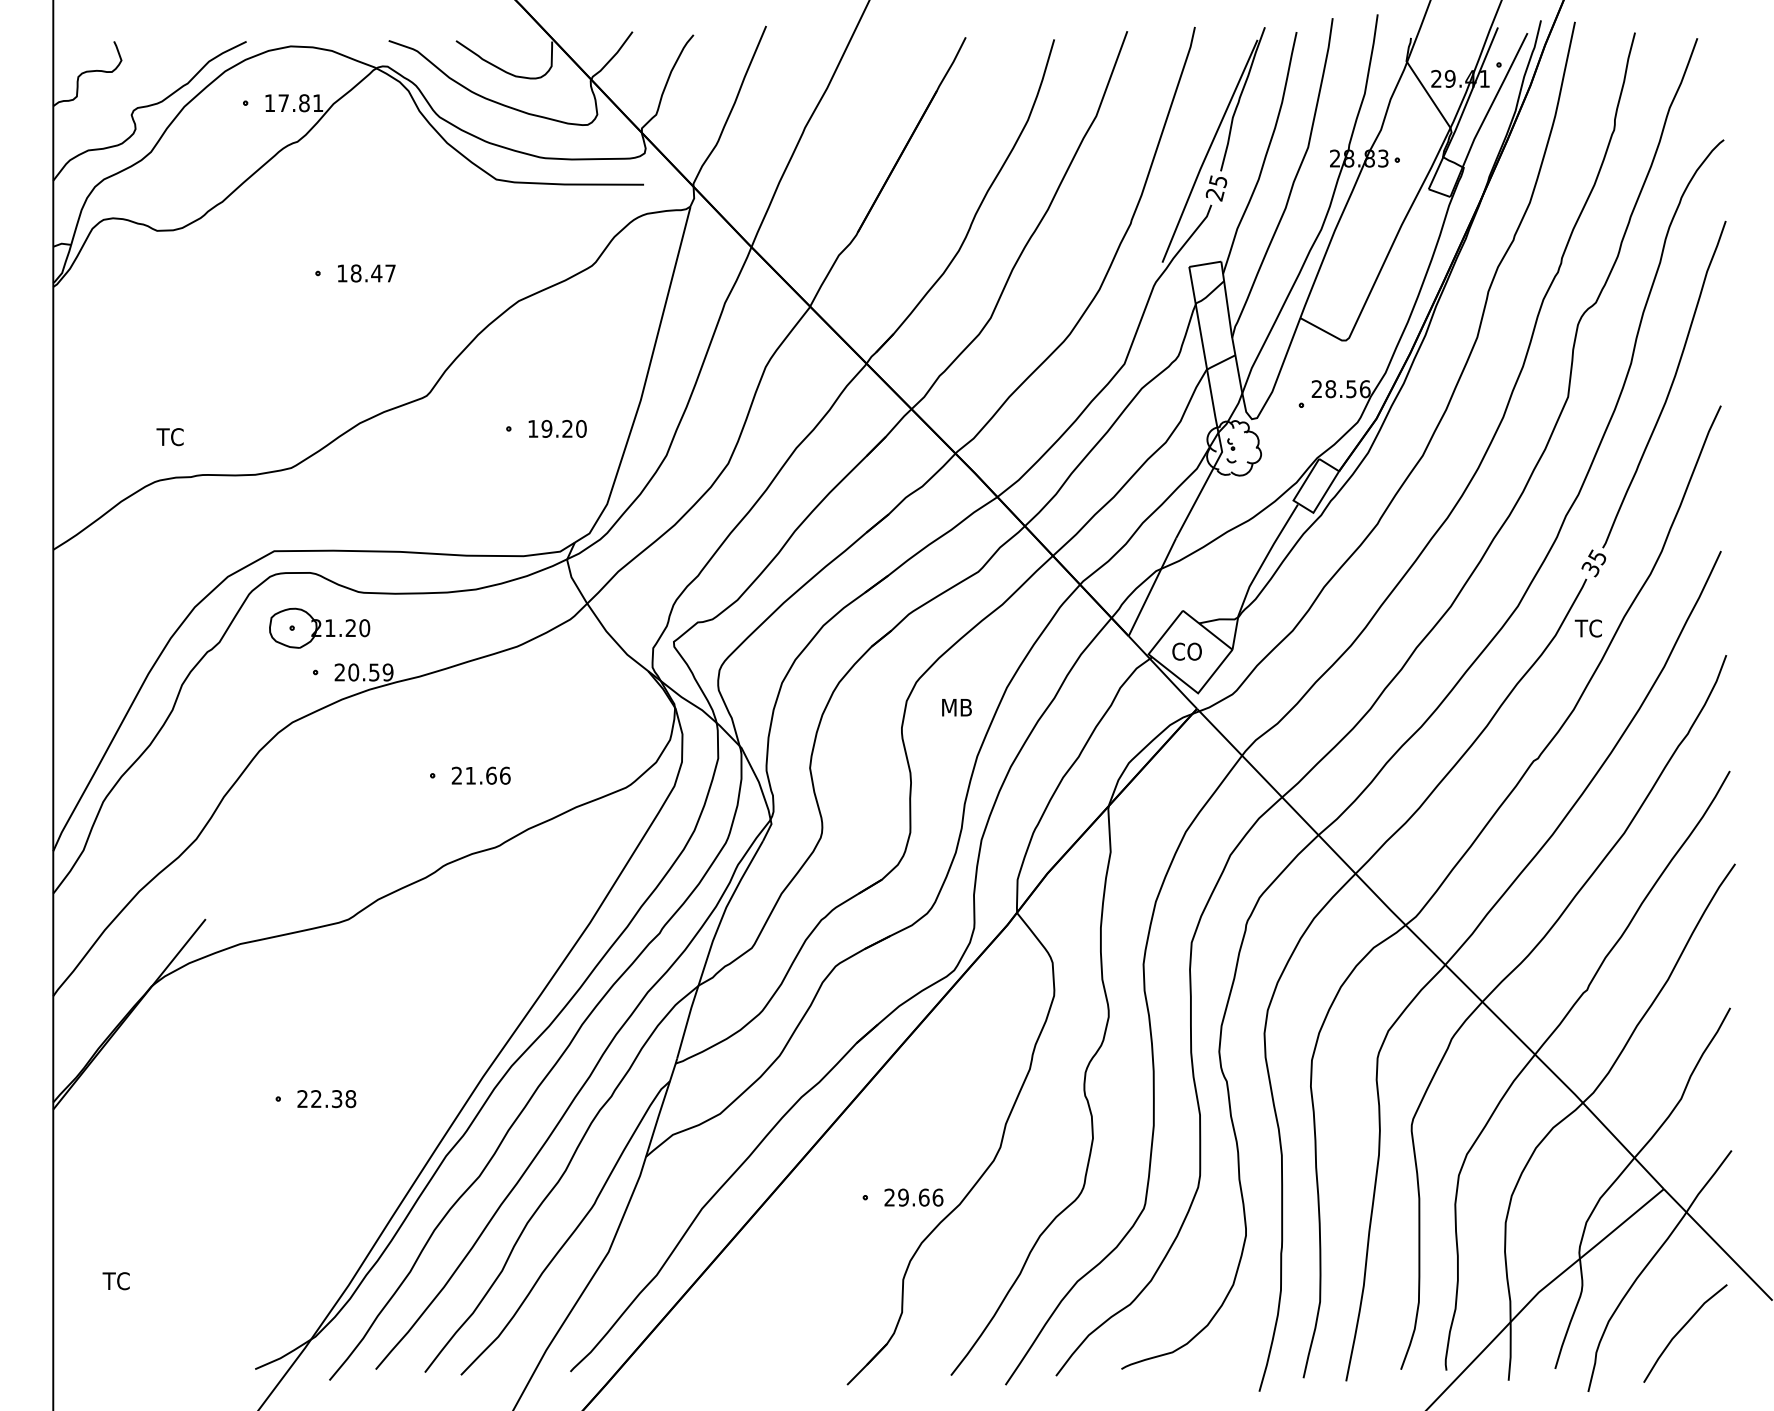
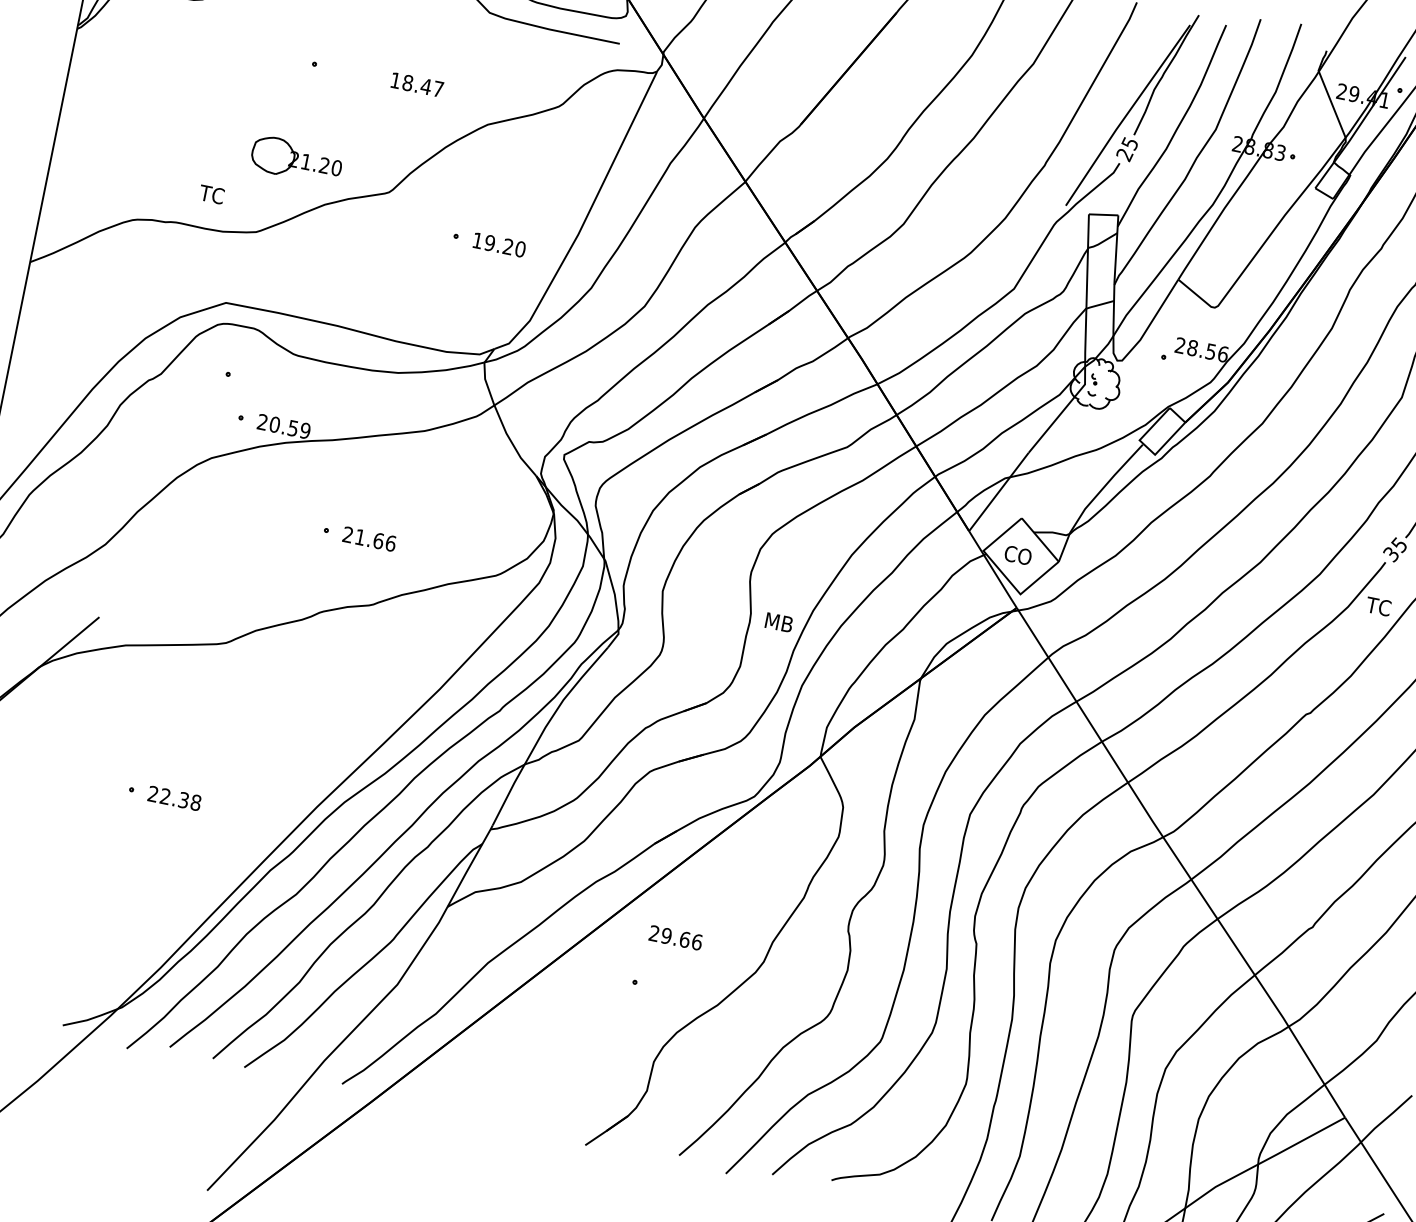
text: (366, 273) -> (417, 84), moved
text: (169, 437) -> (211, 194), moved
part: (319, 627) -> (296, 159), moved
text: (956, 707) -> (778, 622), moved
text: (913, 1197) -> (675, 937), moved

